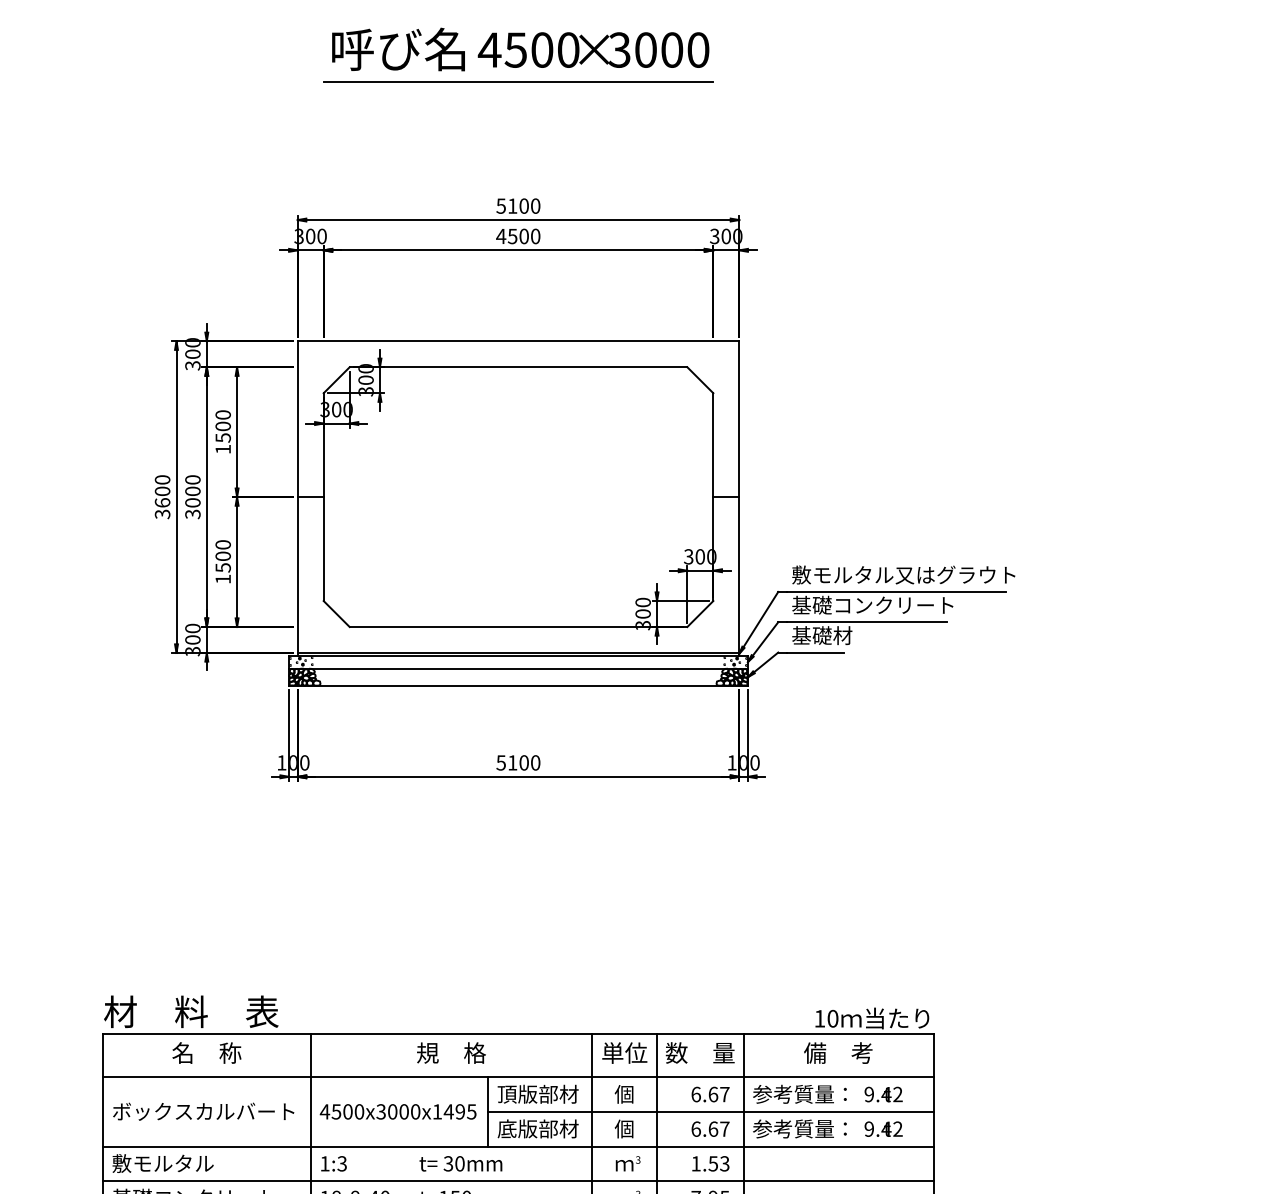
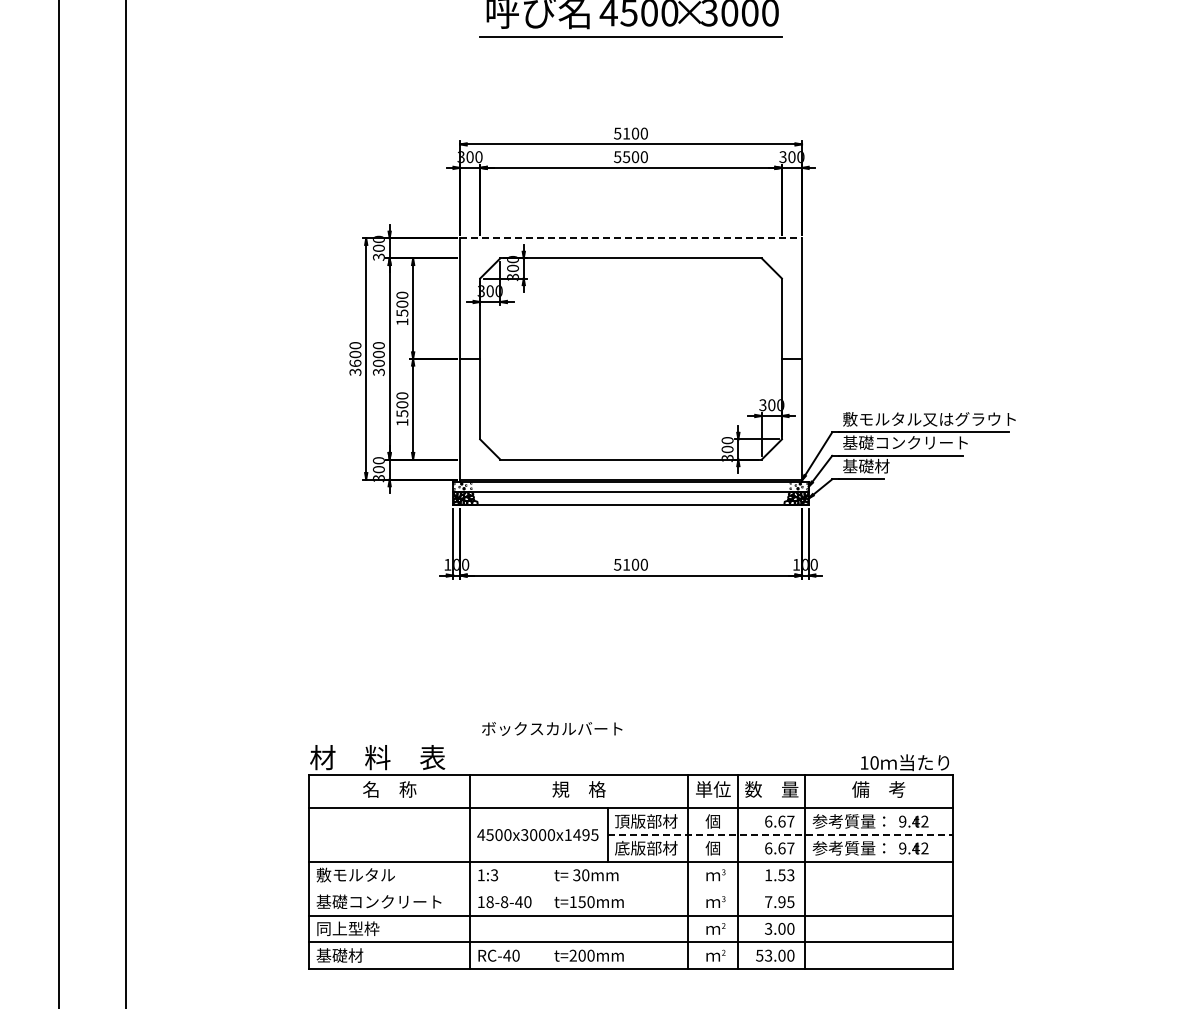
text: (500, 236) -> (617, 157), 4500 -> 5500
line: (519, 341) -> (631, 238), solid -> dashed
text: (203, 1111) -> (552, 728), moved
line: (711, 1112) -> (780, 835), solid -> dashed
line: (517, 1180) -> (630, 888), removed

